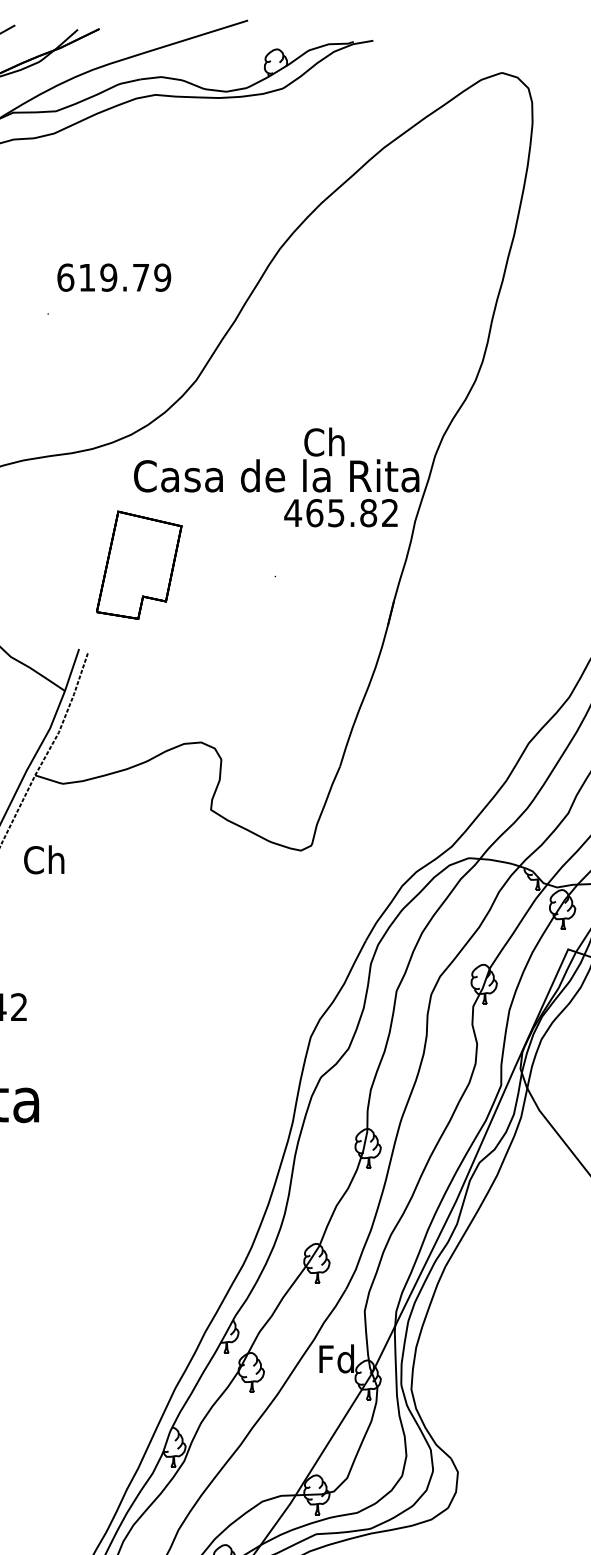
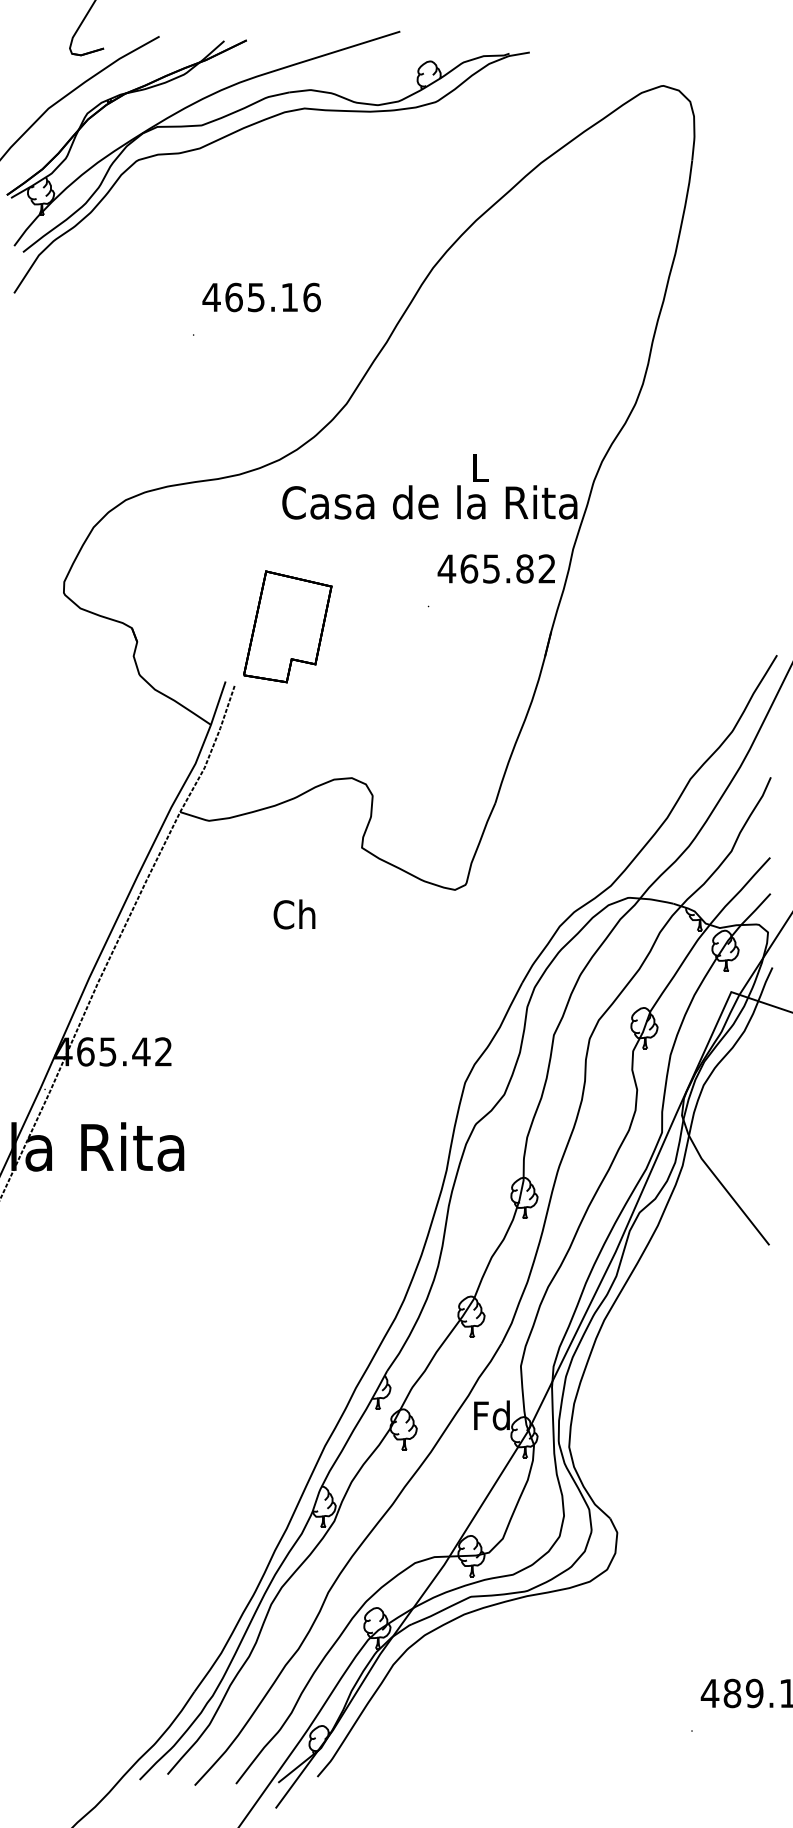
text: (113, 277) -> (261, 297), 619.79 -> 465.16
text: (324, 442) -> (479, 467), Ch -> L
text: (340, 512) -> (495, 568), moved
part: (138, 564) -> (287, 626), moved
text: (44, 859) -> (294, 914), moved

